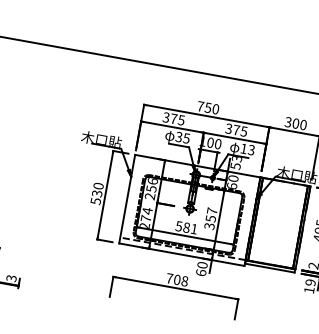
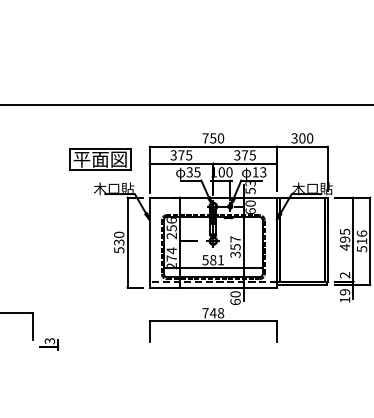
part: (93, 108) -> (100, 159), added
text: (176, 280) -> (212, 313), 708 -> 748

